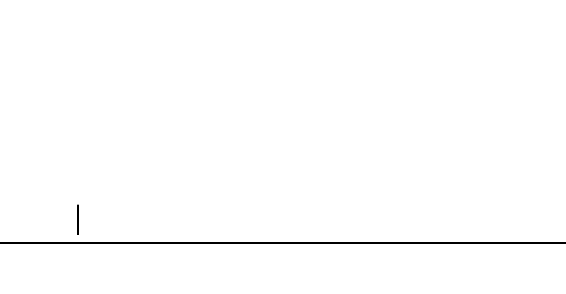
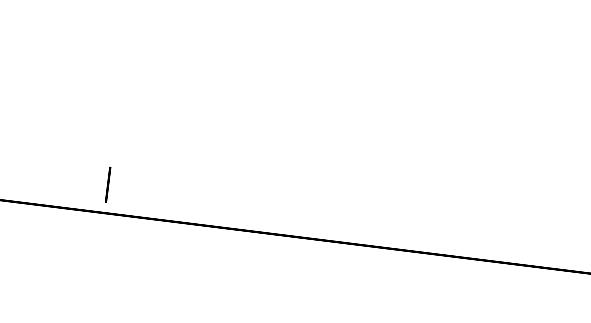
circle: (77, 219) -> (107, 184), moved

